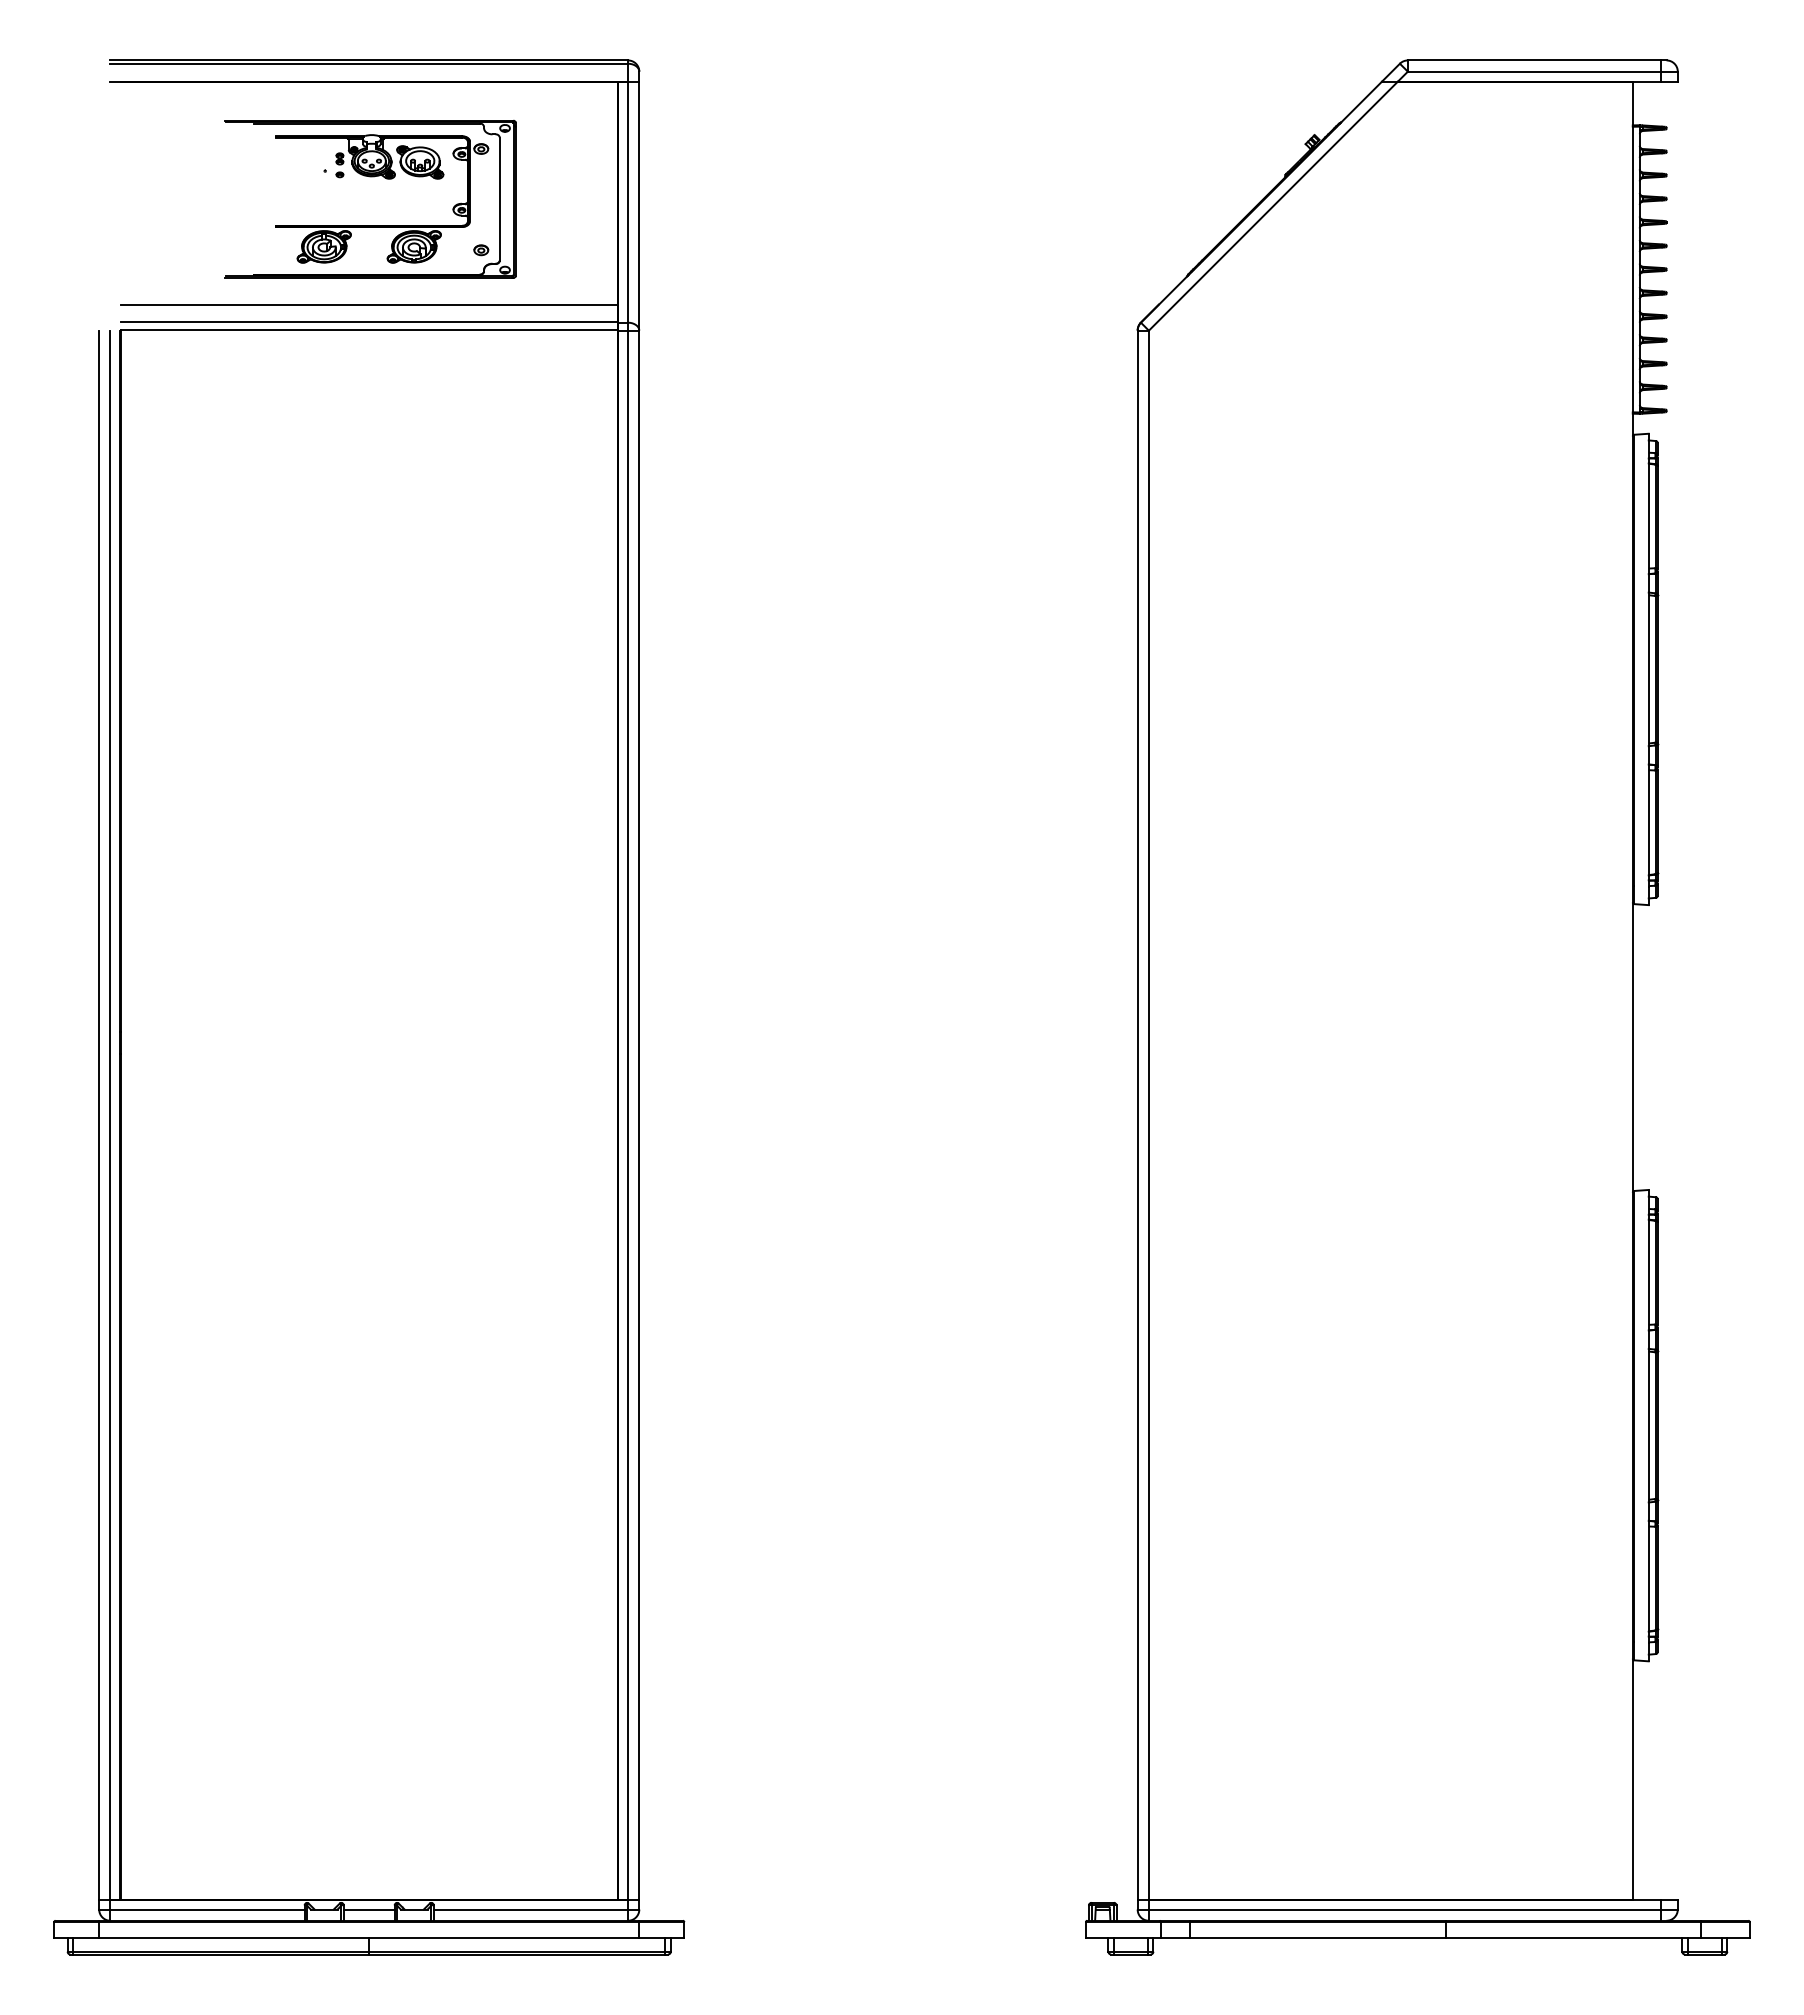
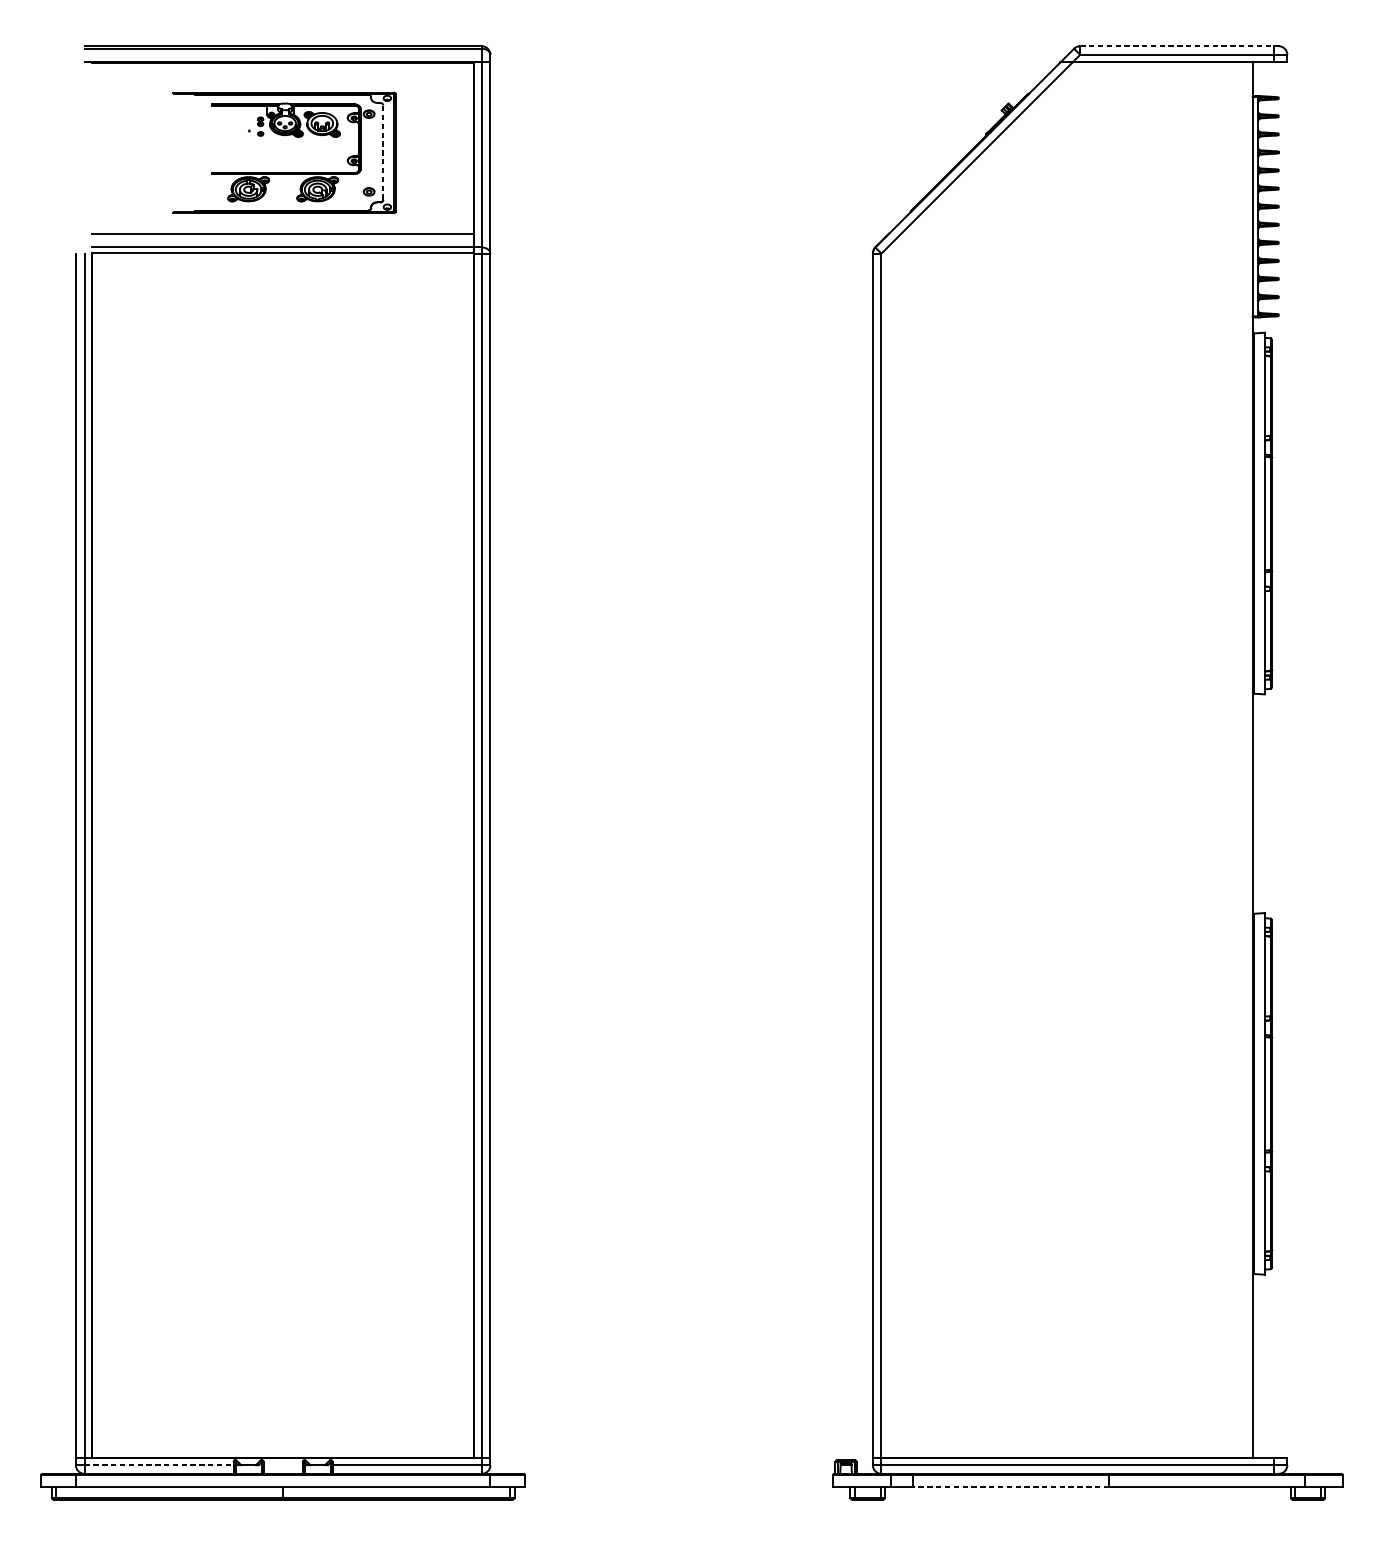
line: (1534, 60) -> (1177, 46), solid -> dashed
line: (499, 198) -> (383, 152), solid -> dashed
line: (208, 1909) -> (159, 1465), solid -> dashed
line: (368, 1909) -> (282, 1465), removed
line: (1318, 1937) -> (1011, 1486), solid -> dashed

